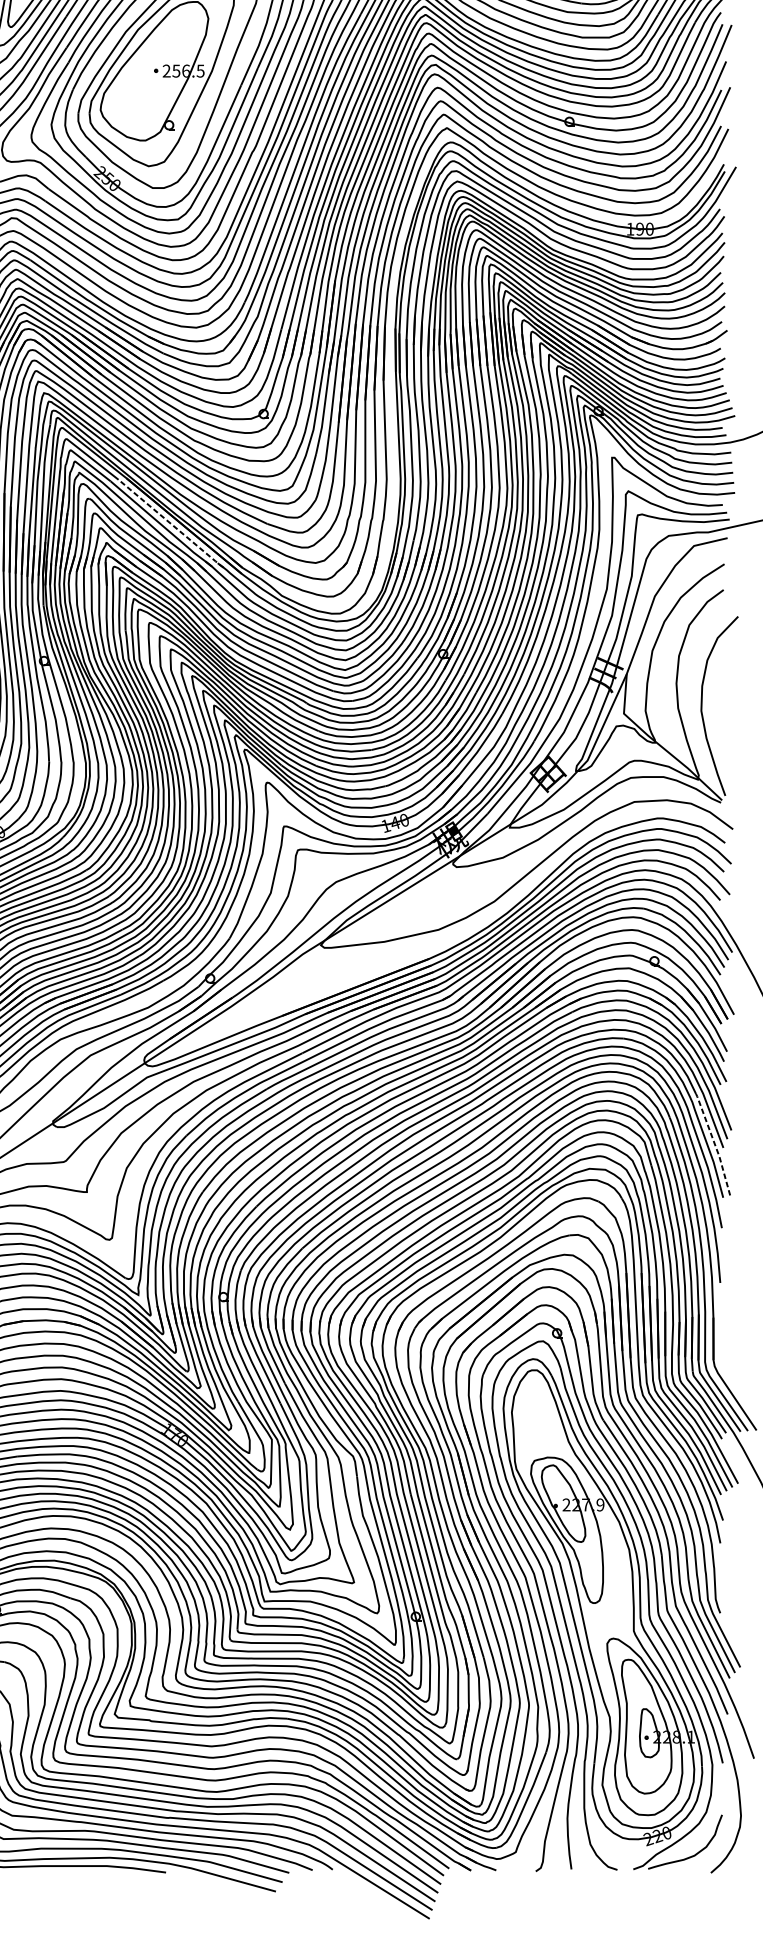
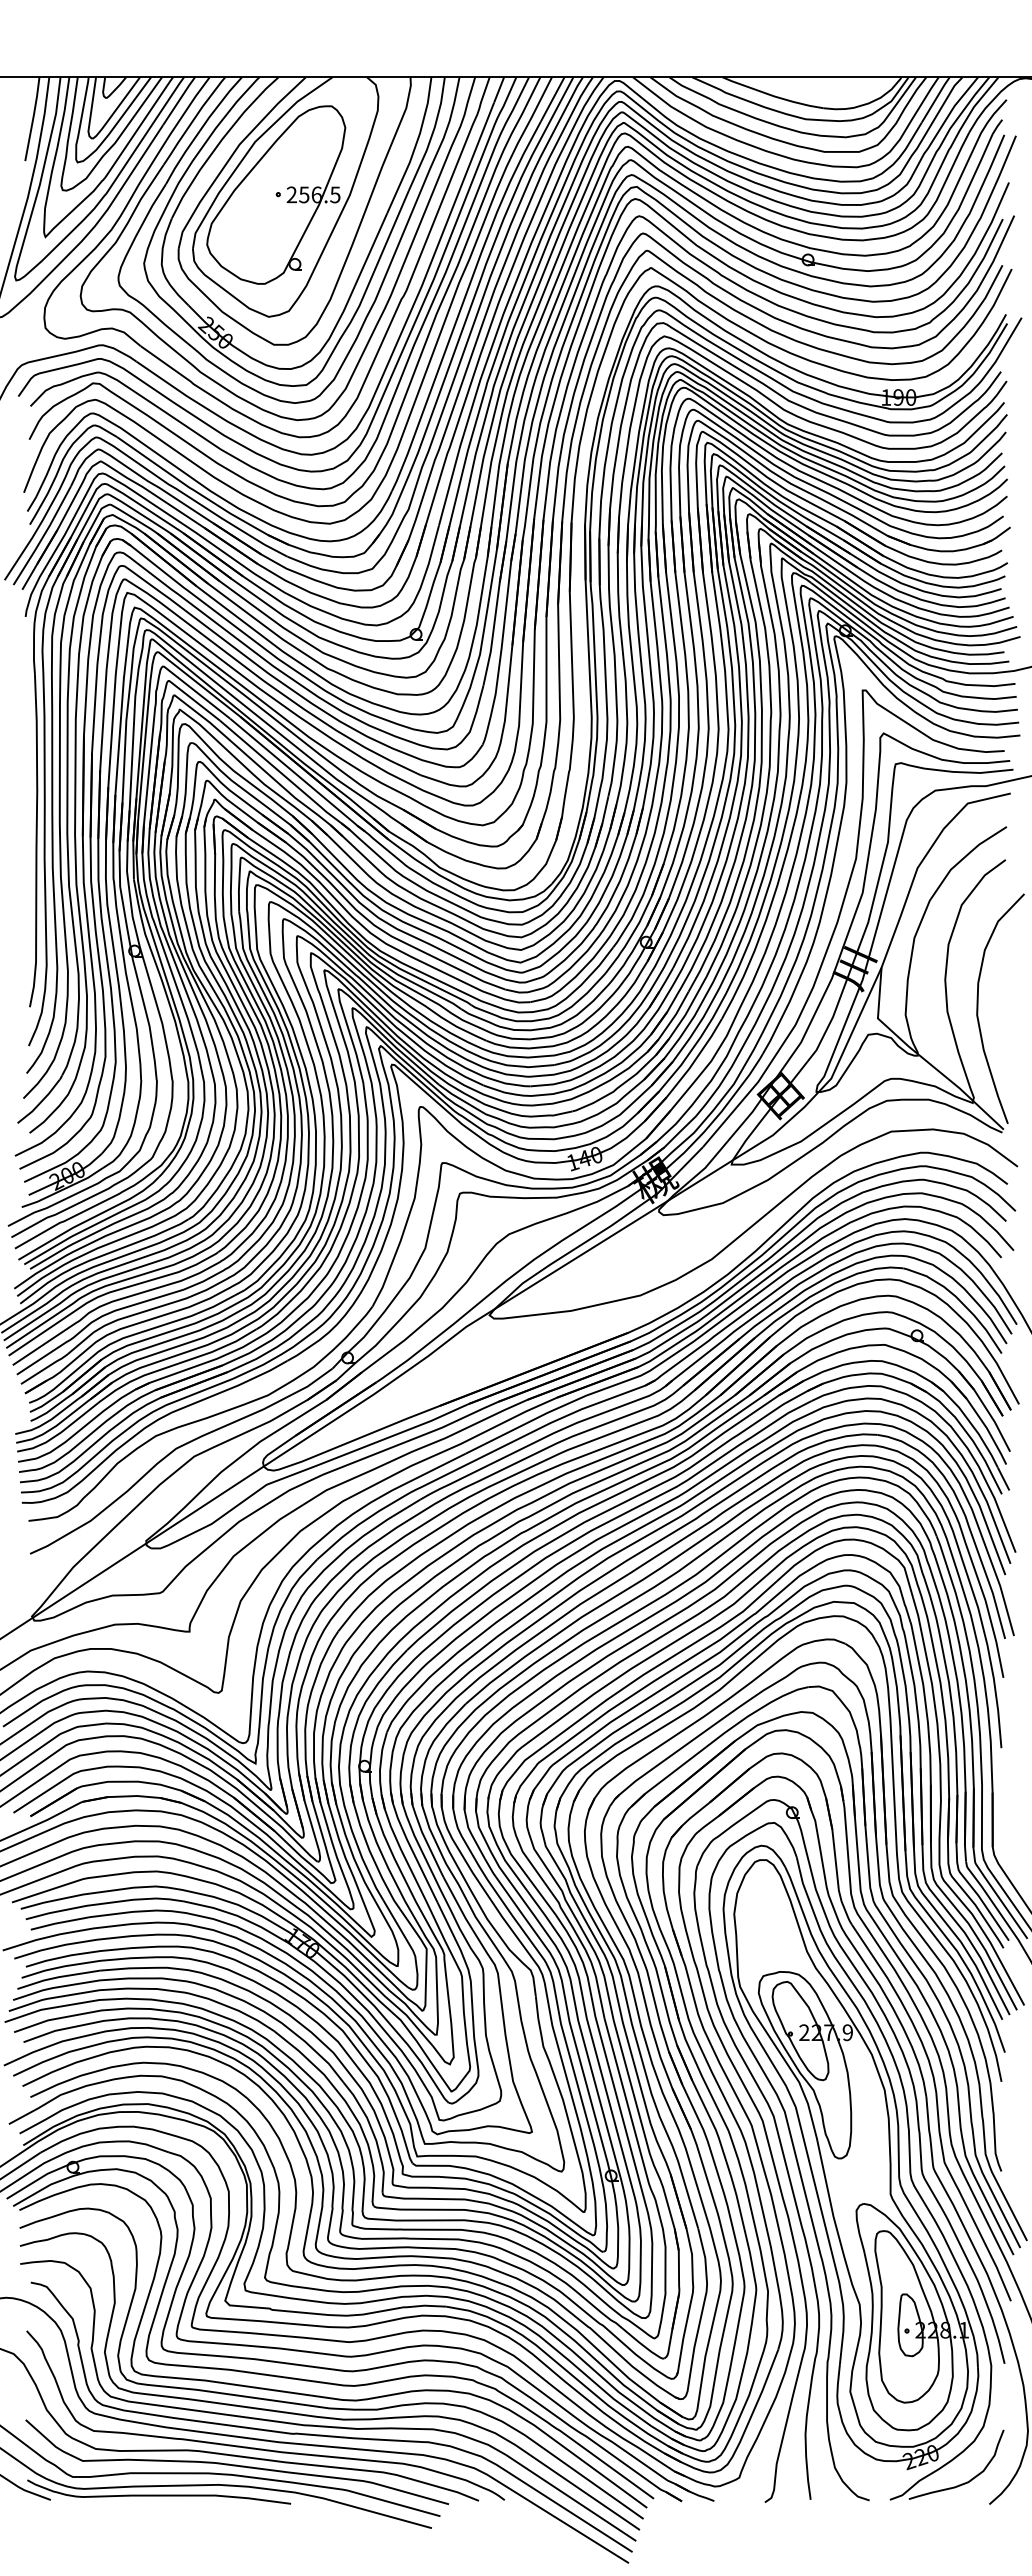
line: (171, 524) -> (298, 775), dashed -> solid
line: (714, 1143) -> (994, 1569), dashed -> solid

